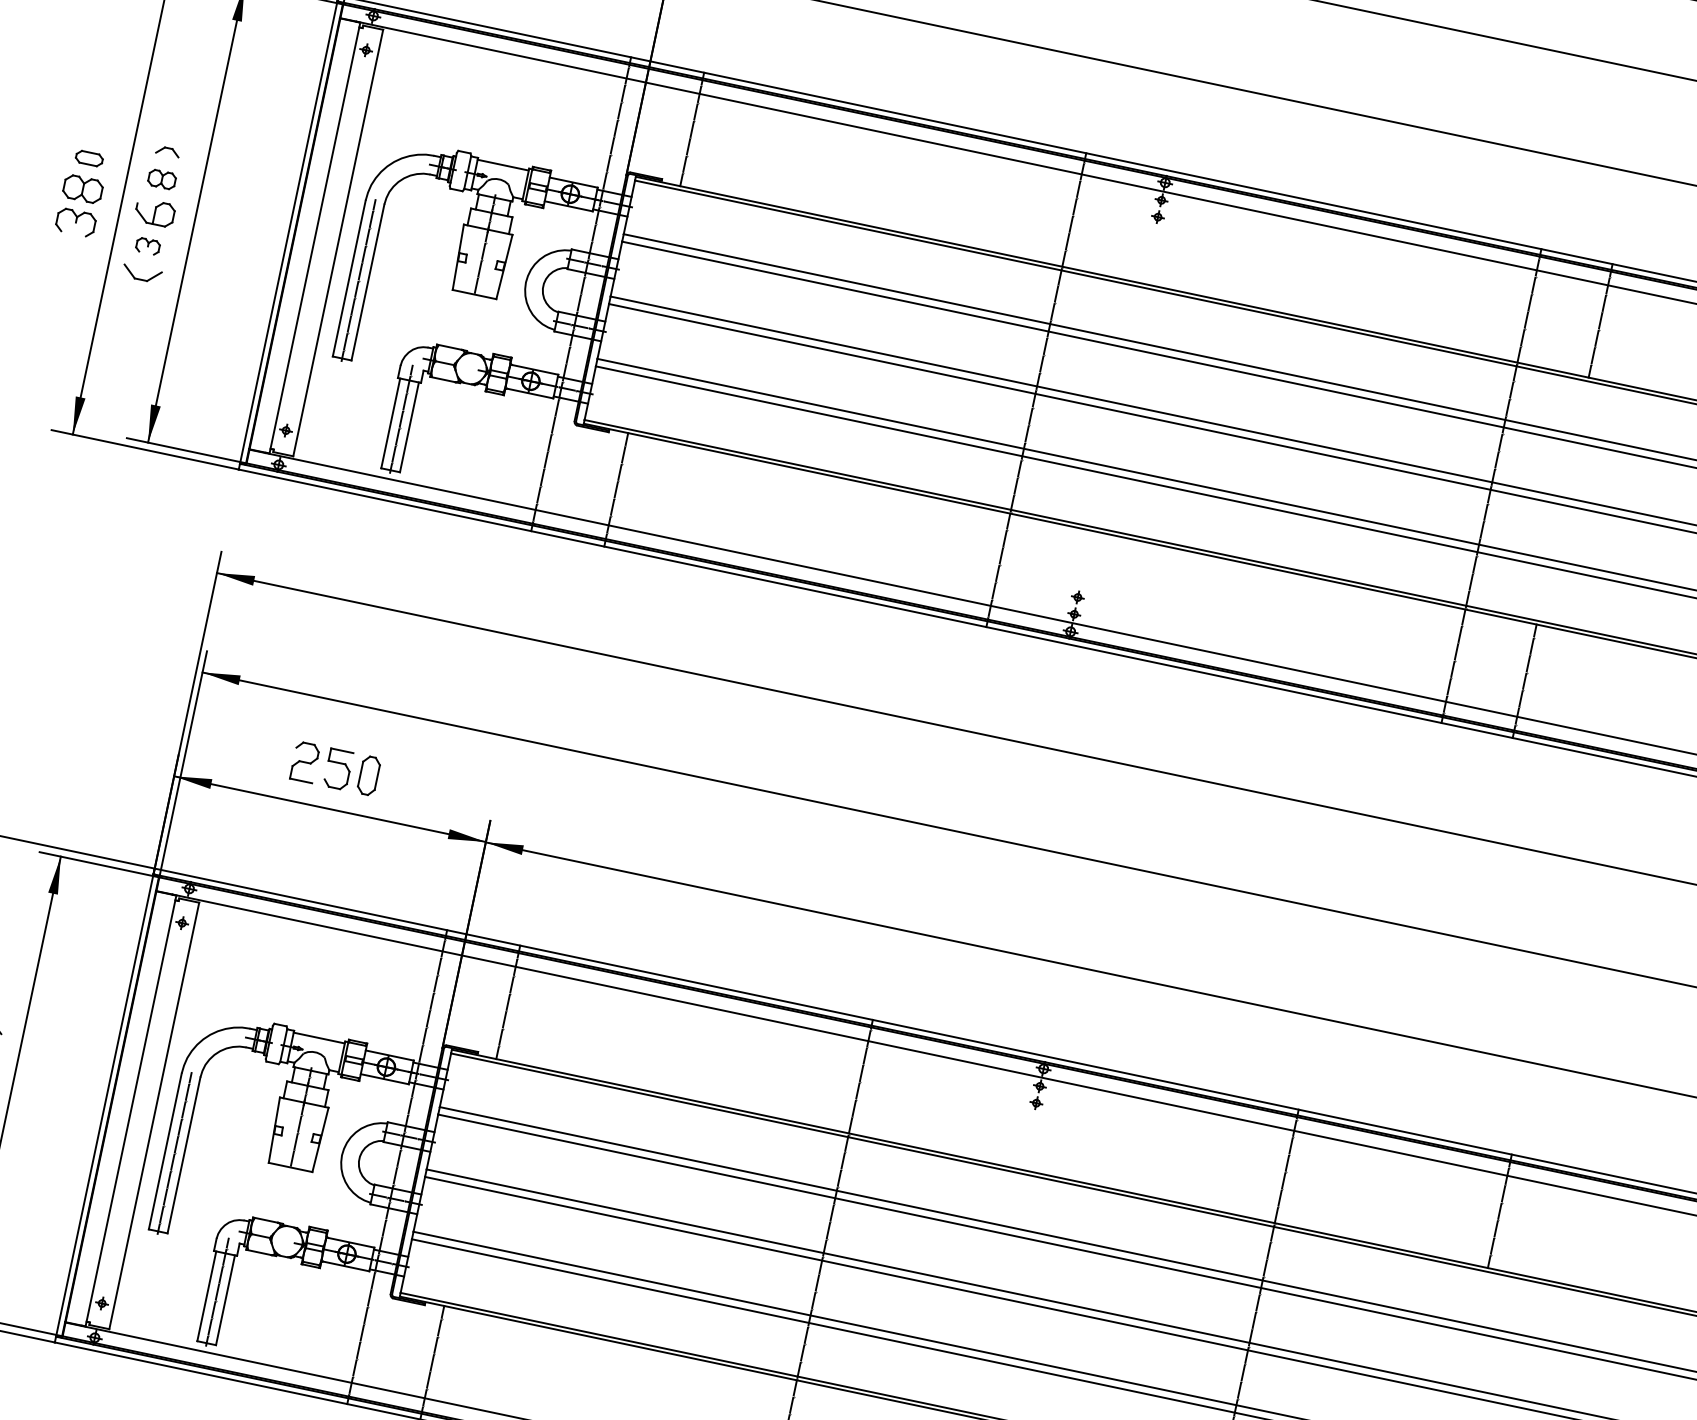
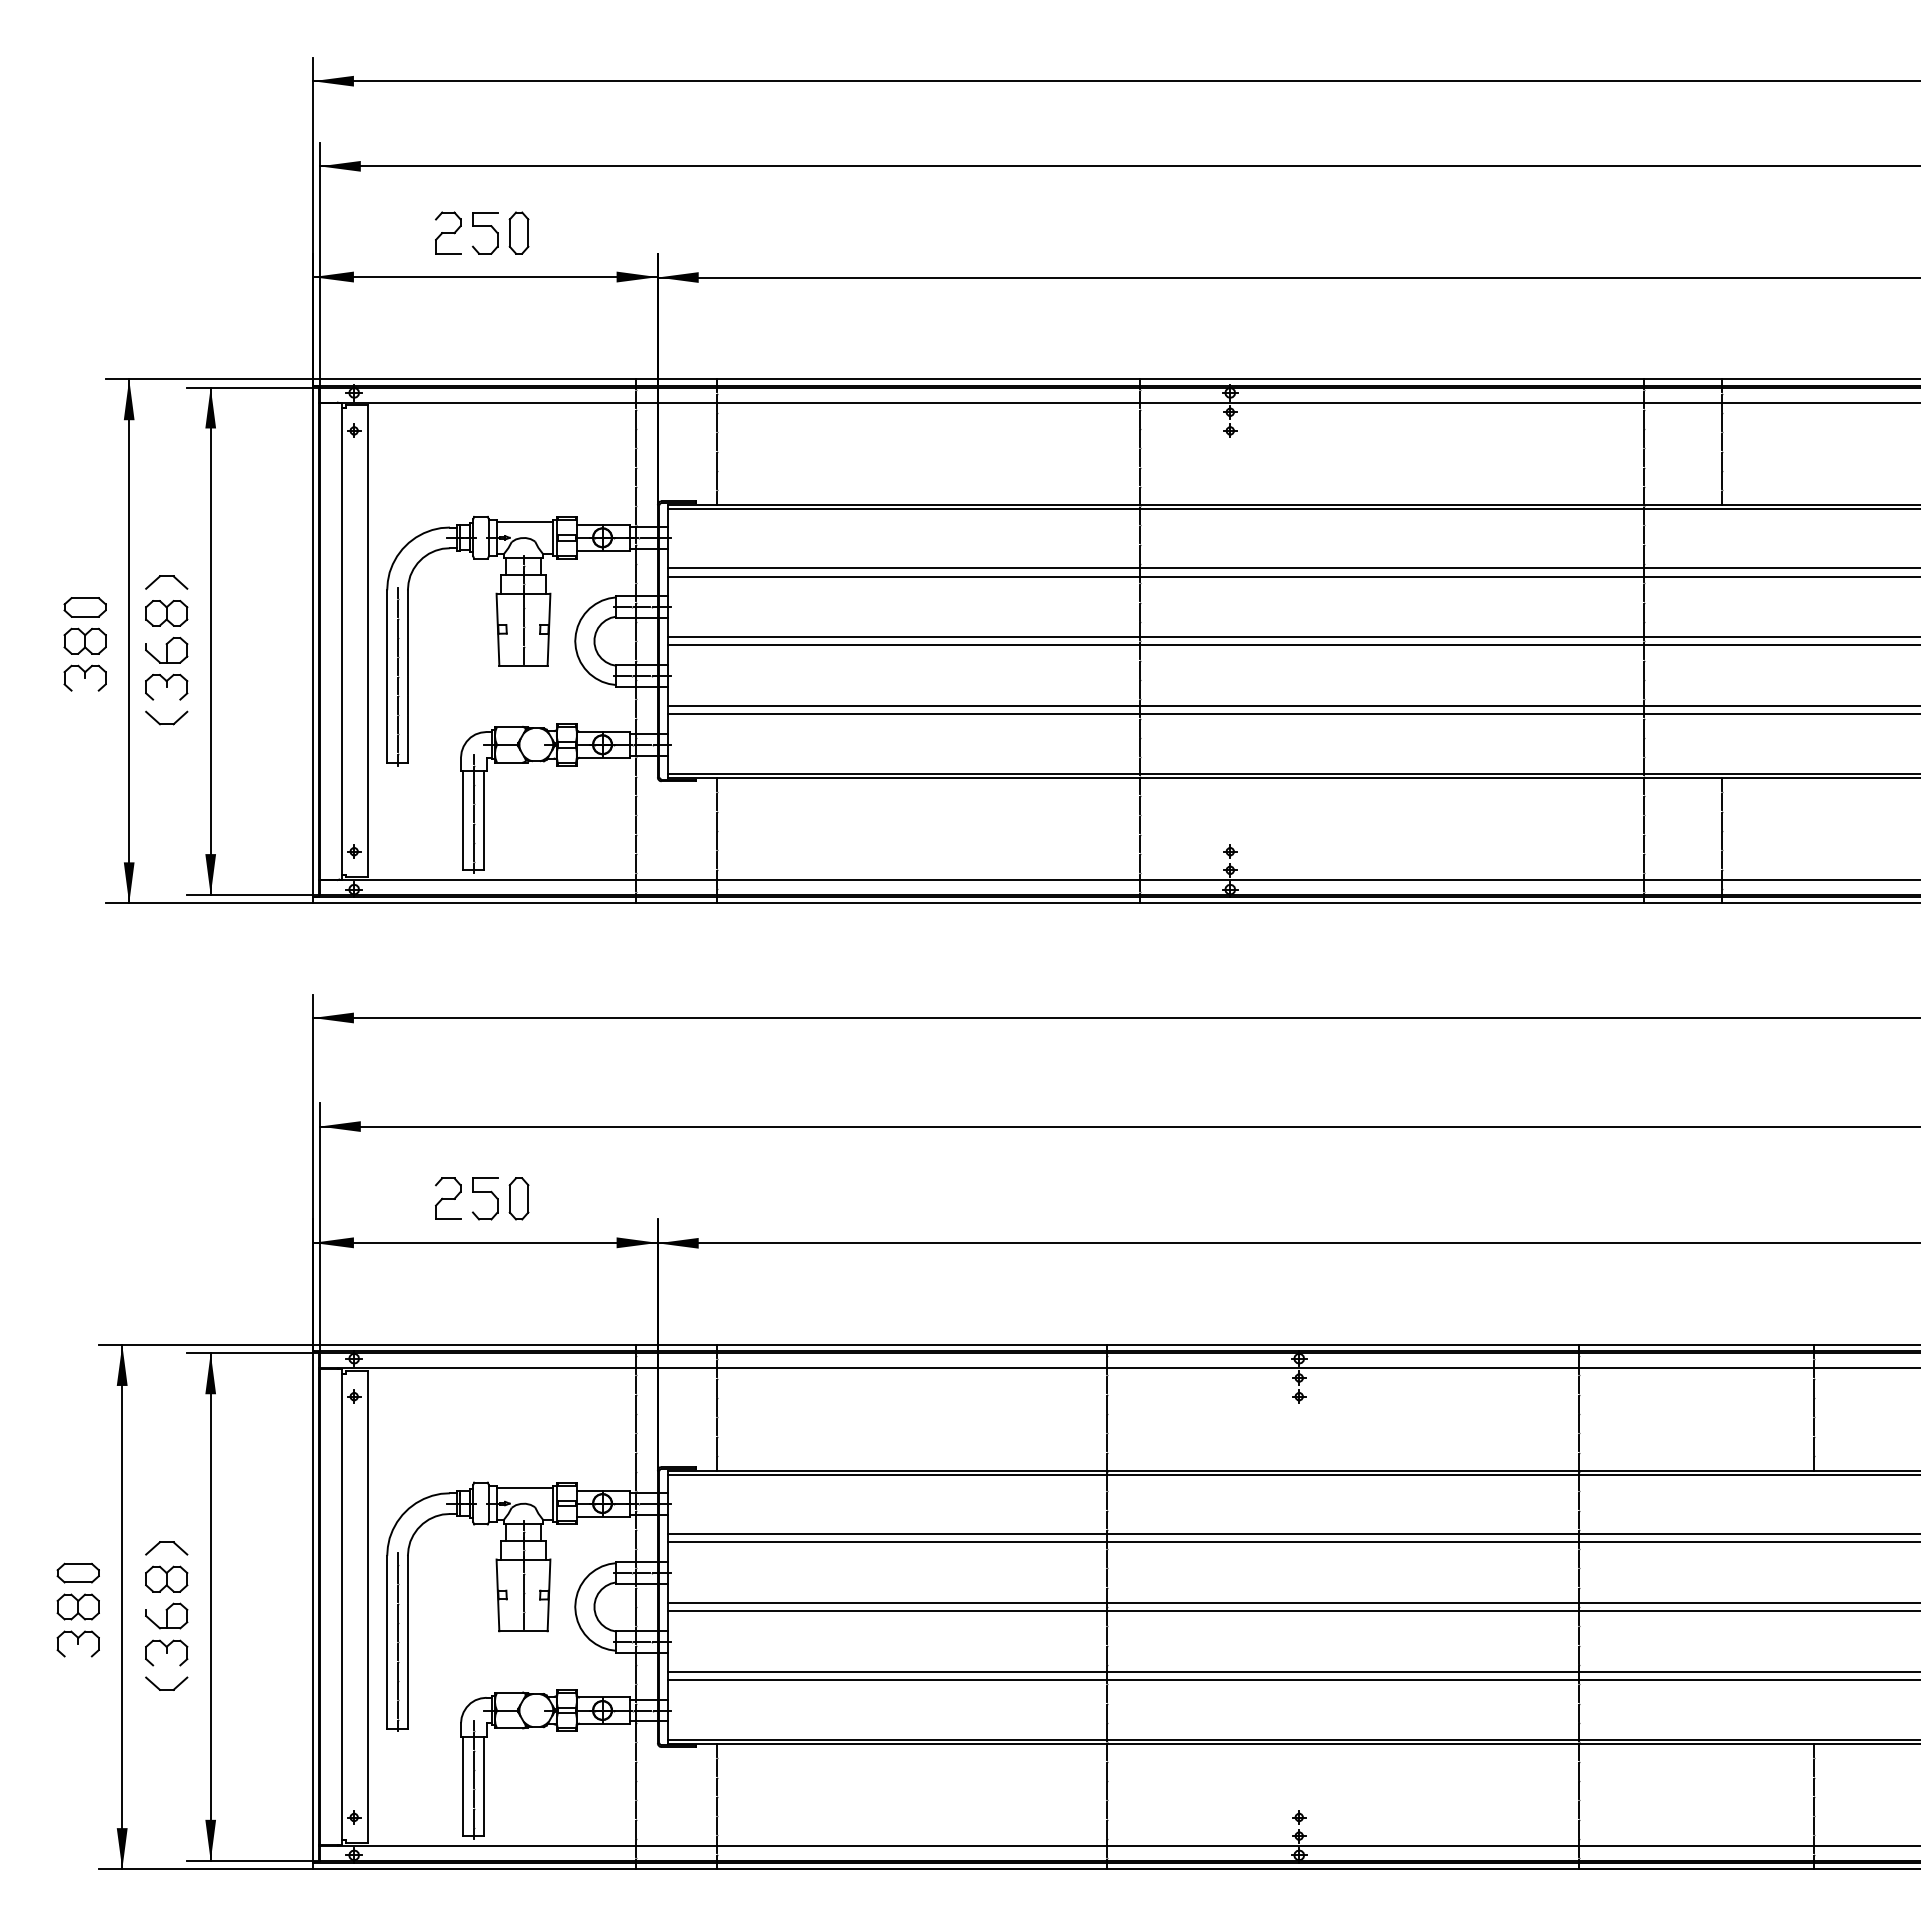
part: (167, 151) -> (166, 582), size x1.67
part: (88, 158) -> (84, 607), size x1.43
part: (161, 179) -> (166, 613), size x1.43
part: (147, 246) -> (166, 687), size x1.67

